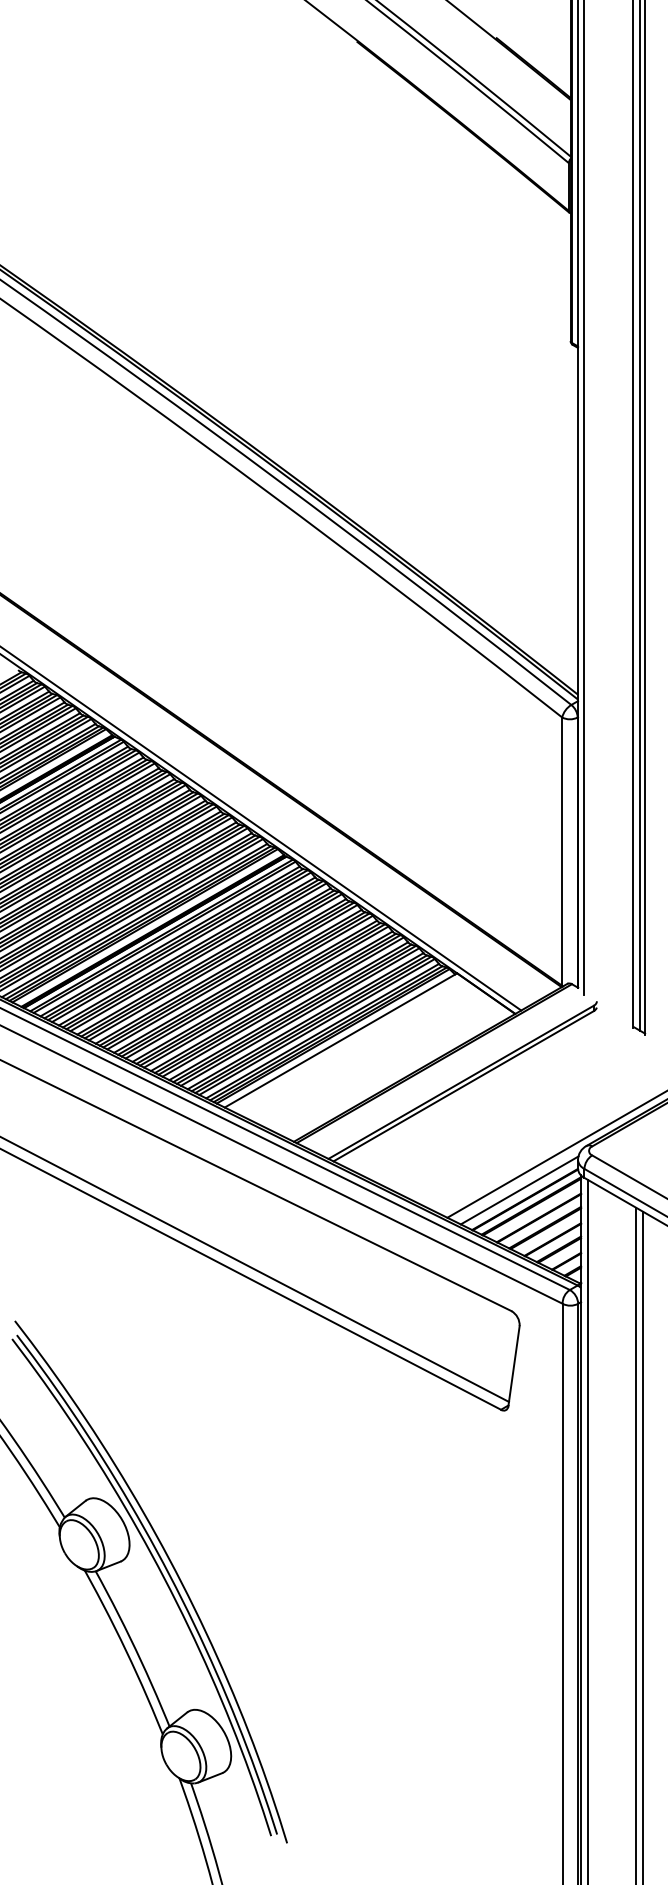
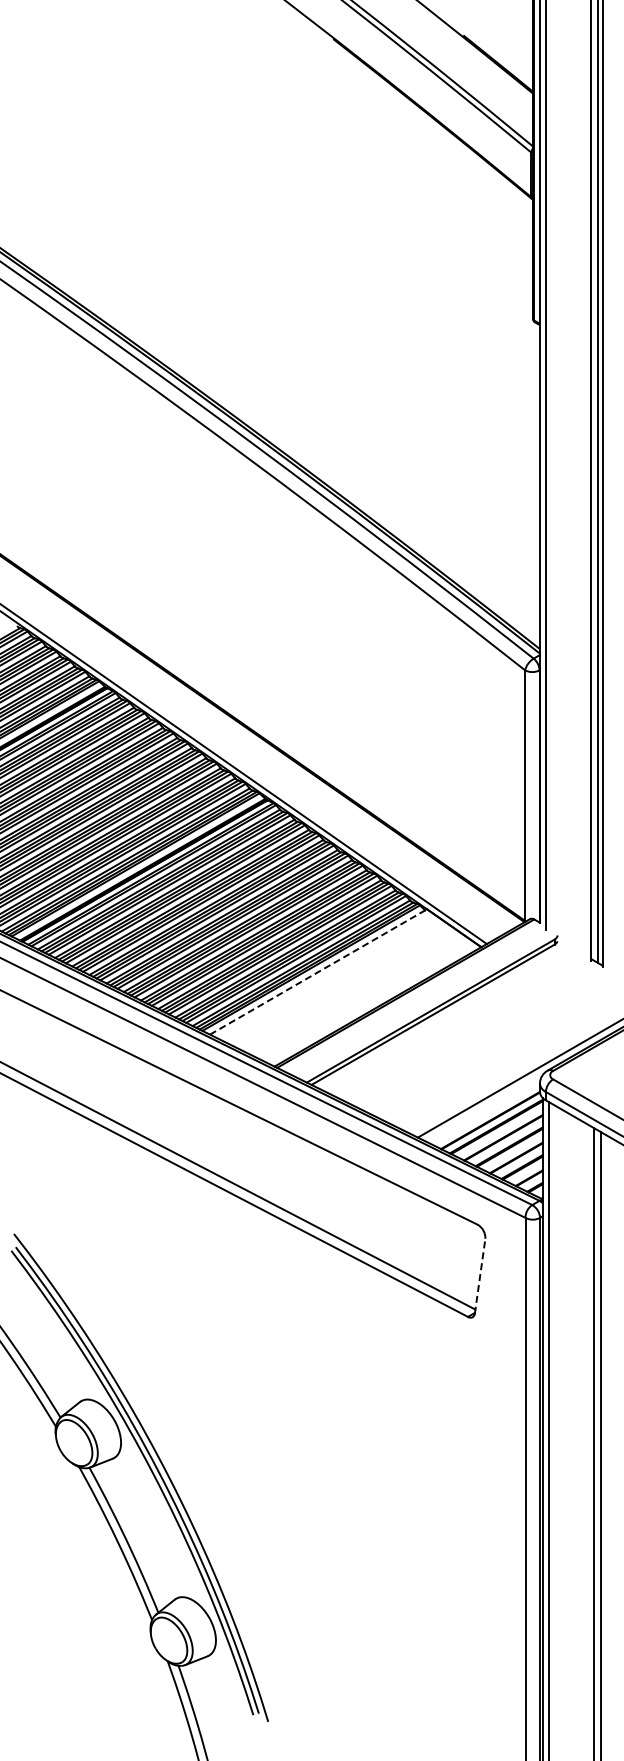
line: (340, 1039) -> (318, 971), solid -> dashed
line: (519, 1189) -> (485, 1111), removed
line: (514, 1366) -> (480, 1276), solid -> dashed

